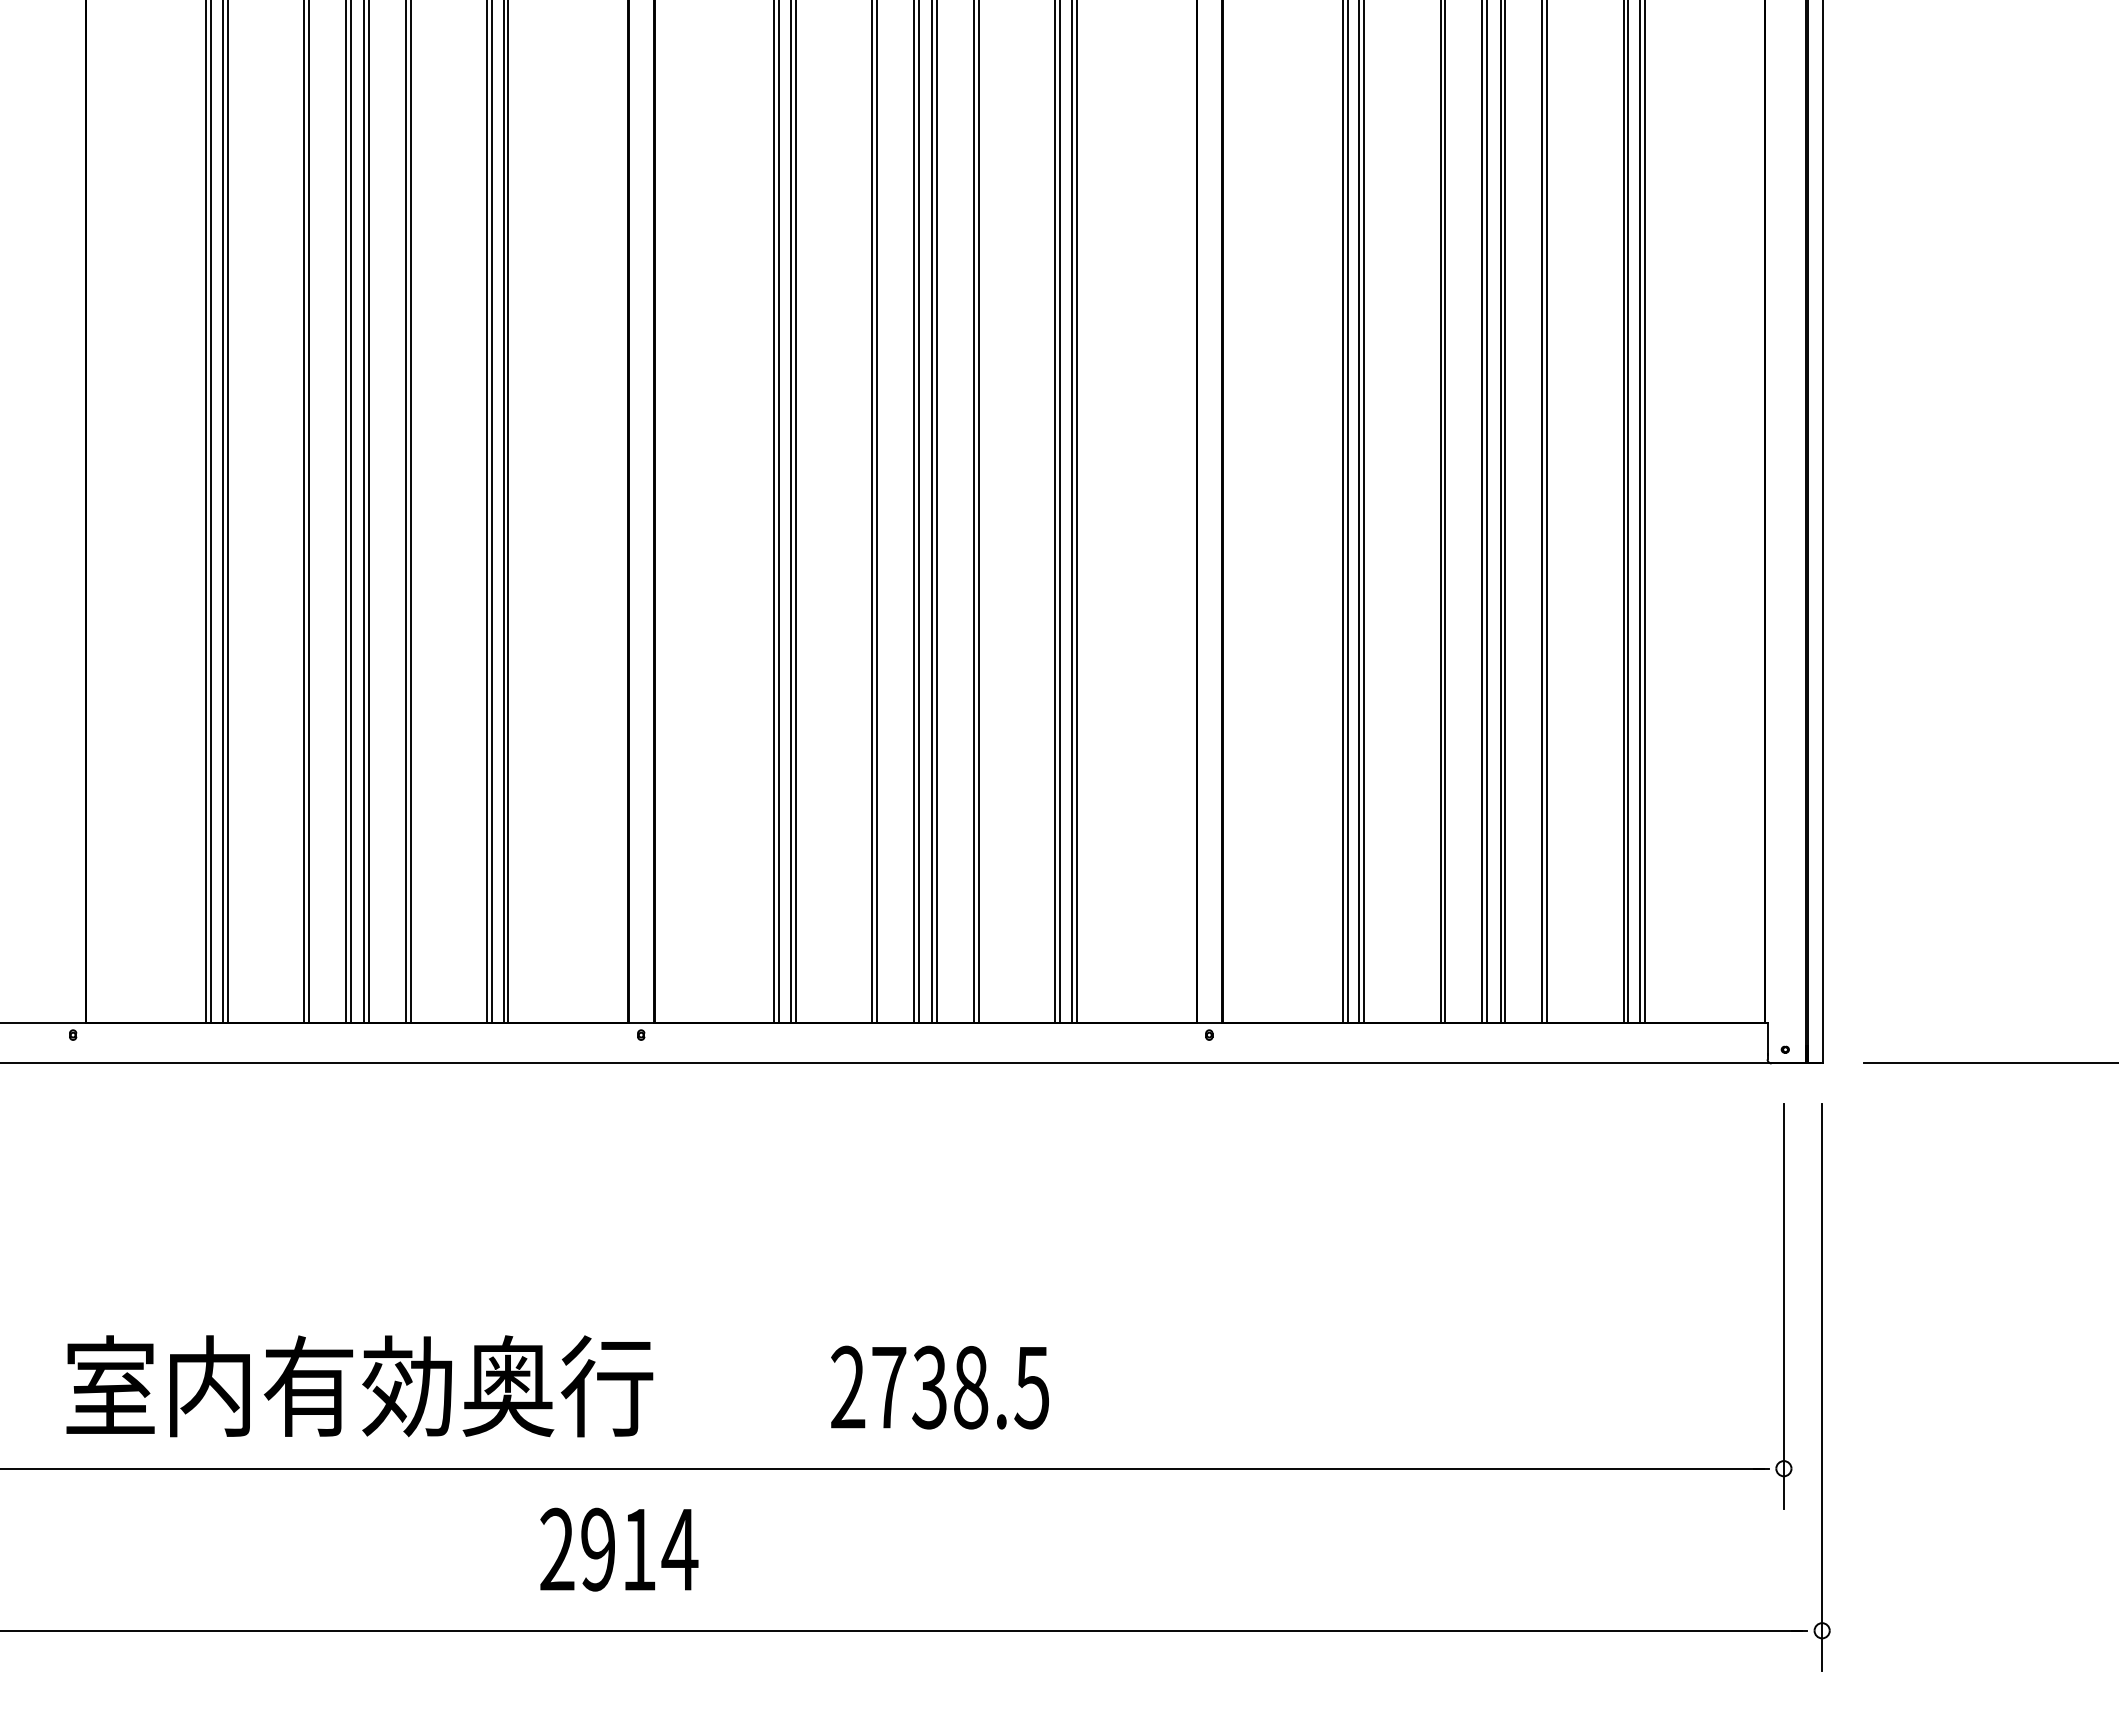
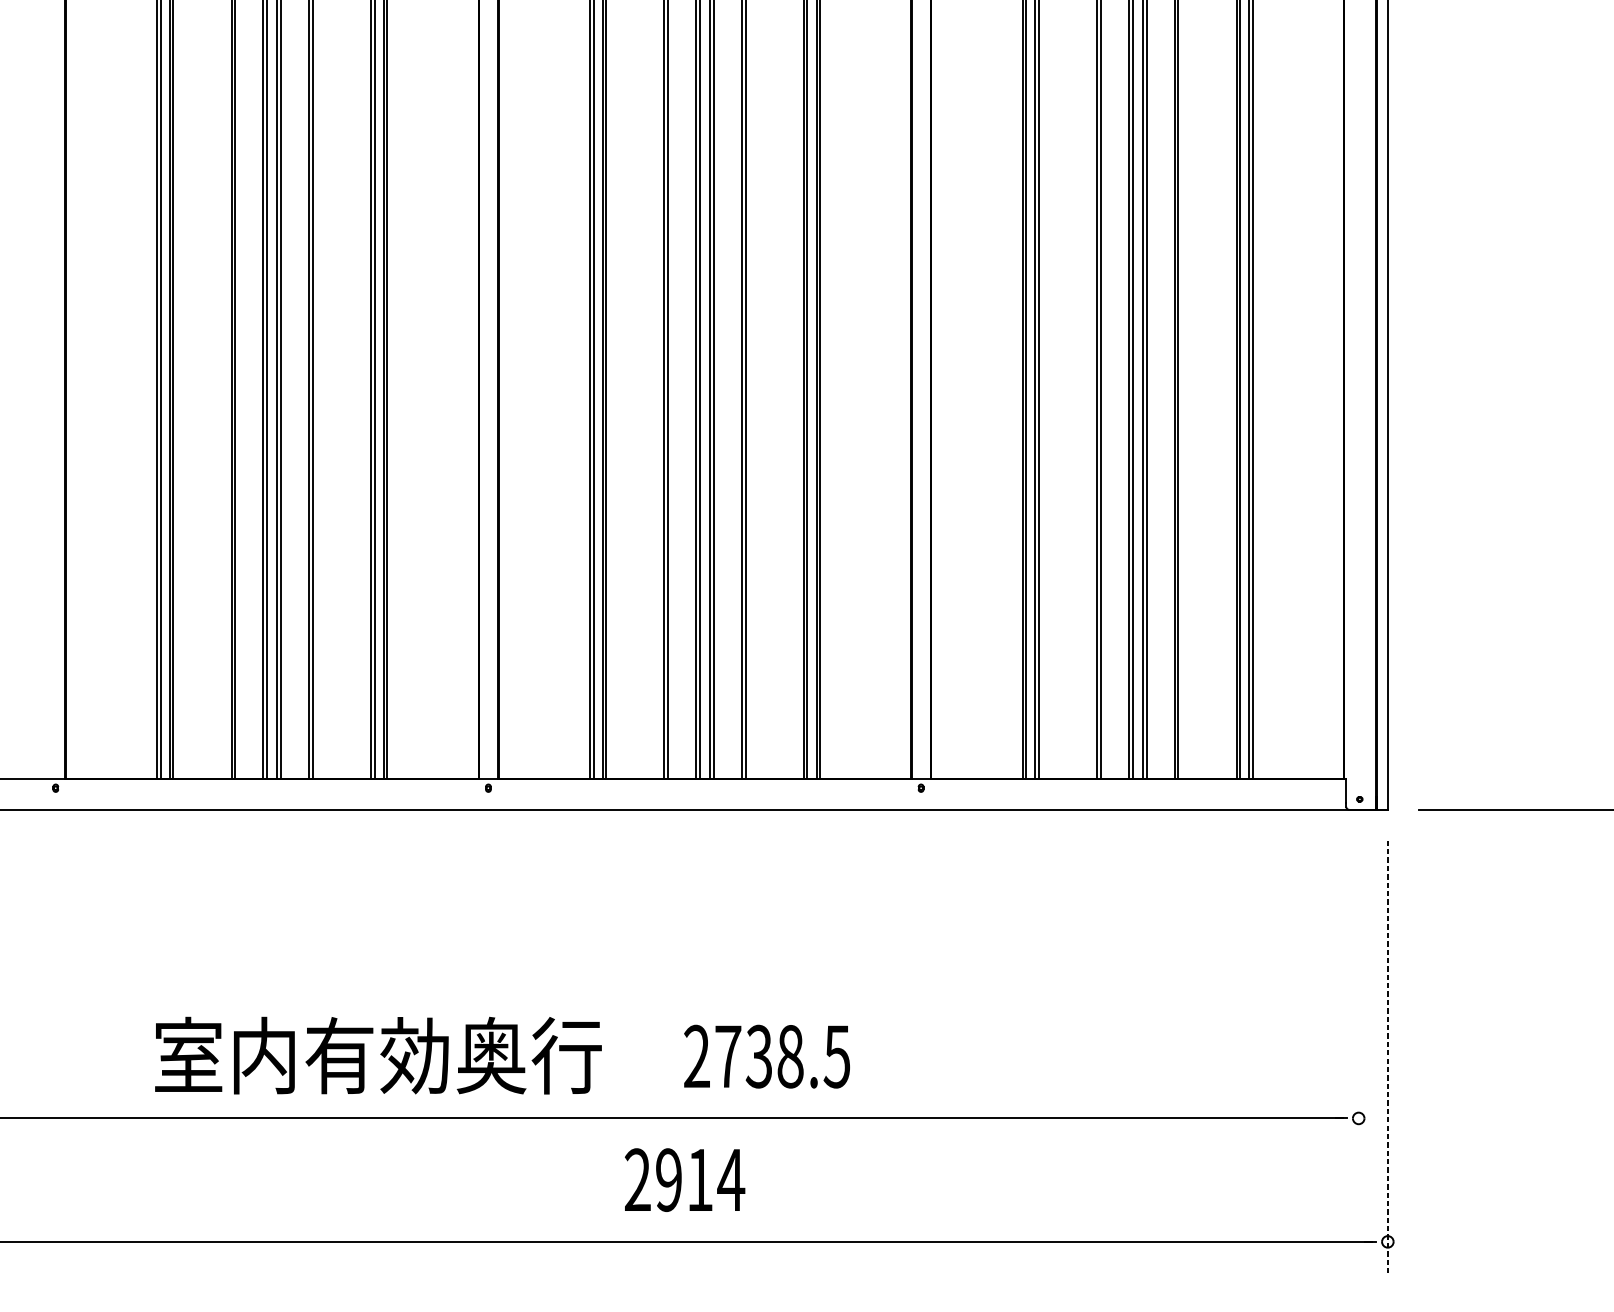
line: (1783, 1306) -> (1358, 994), removed
text: (359, 1386) -> (378, 1055), moved
text: (939, 1387) -> (766, 1056), moved
line: (1822, 1387) -> (1388, 1056), solid -> dashed
text: (619, 1549) -> (685, 1179), moved

